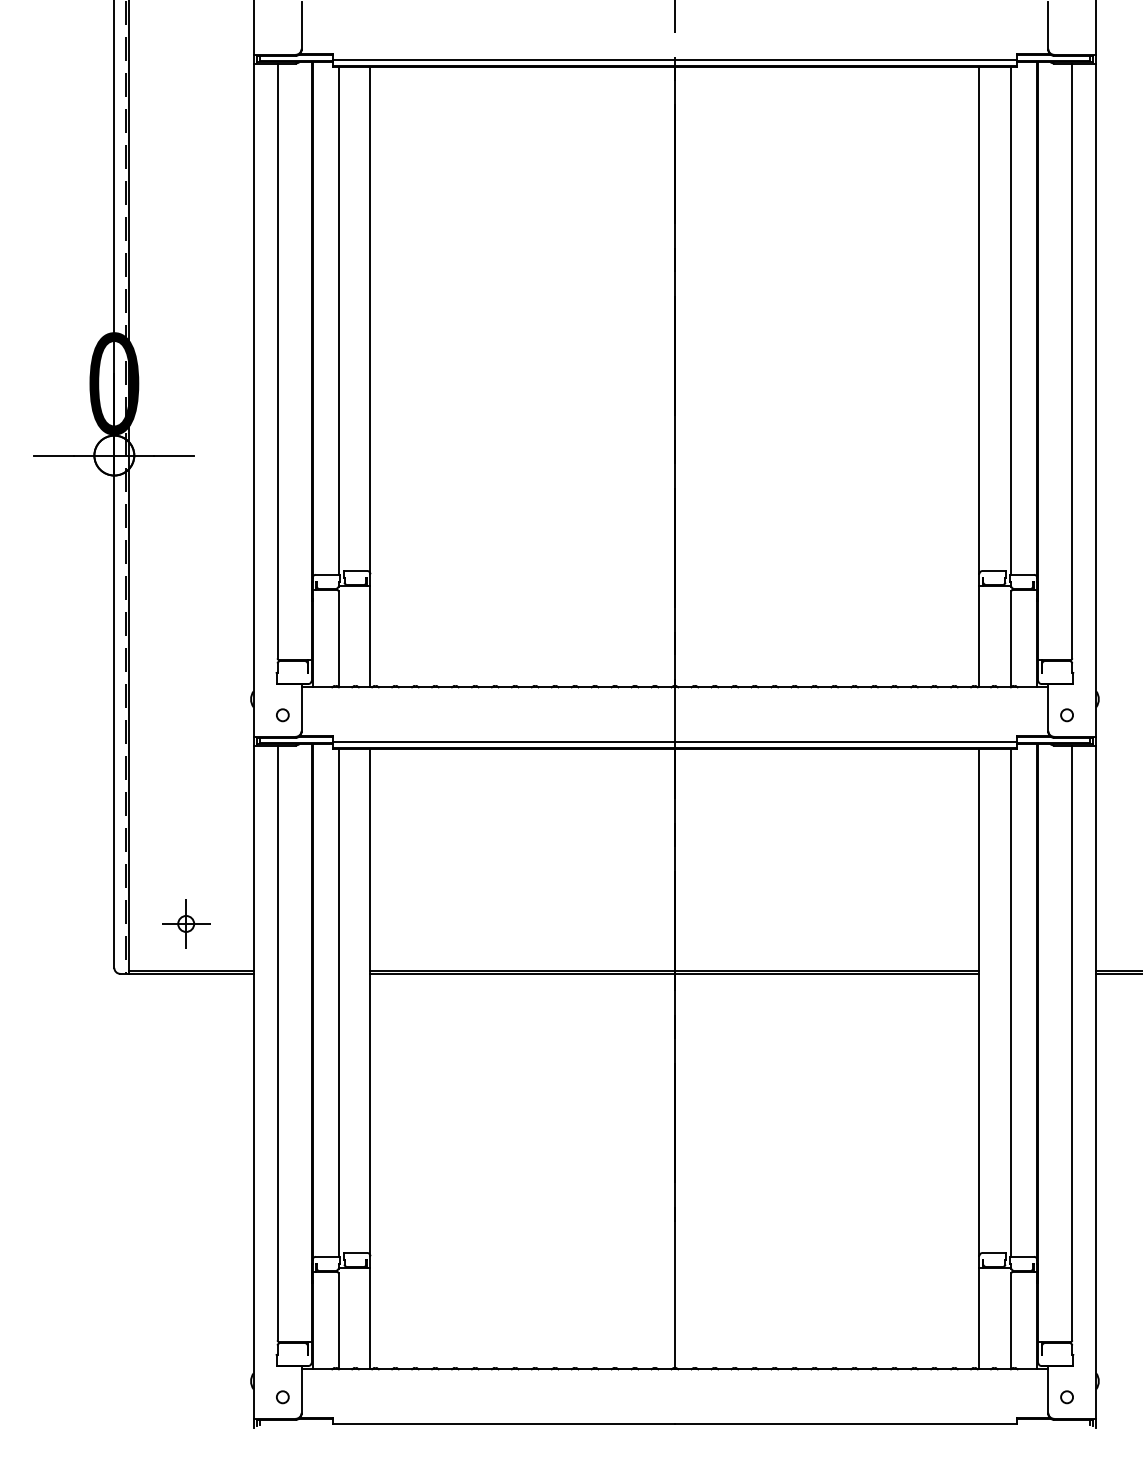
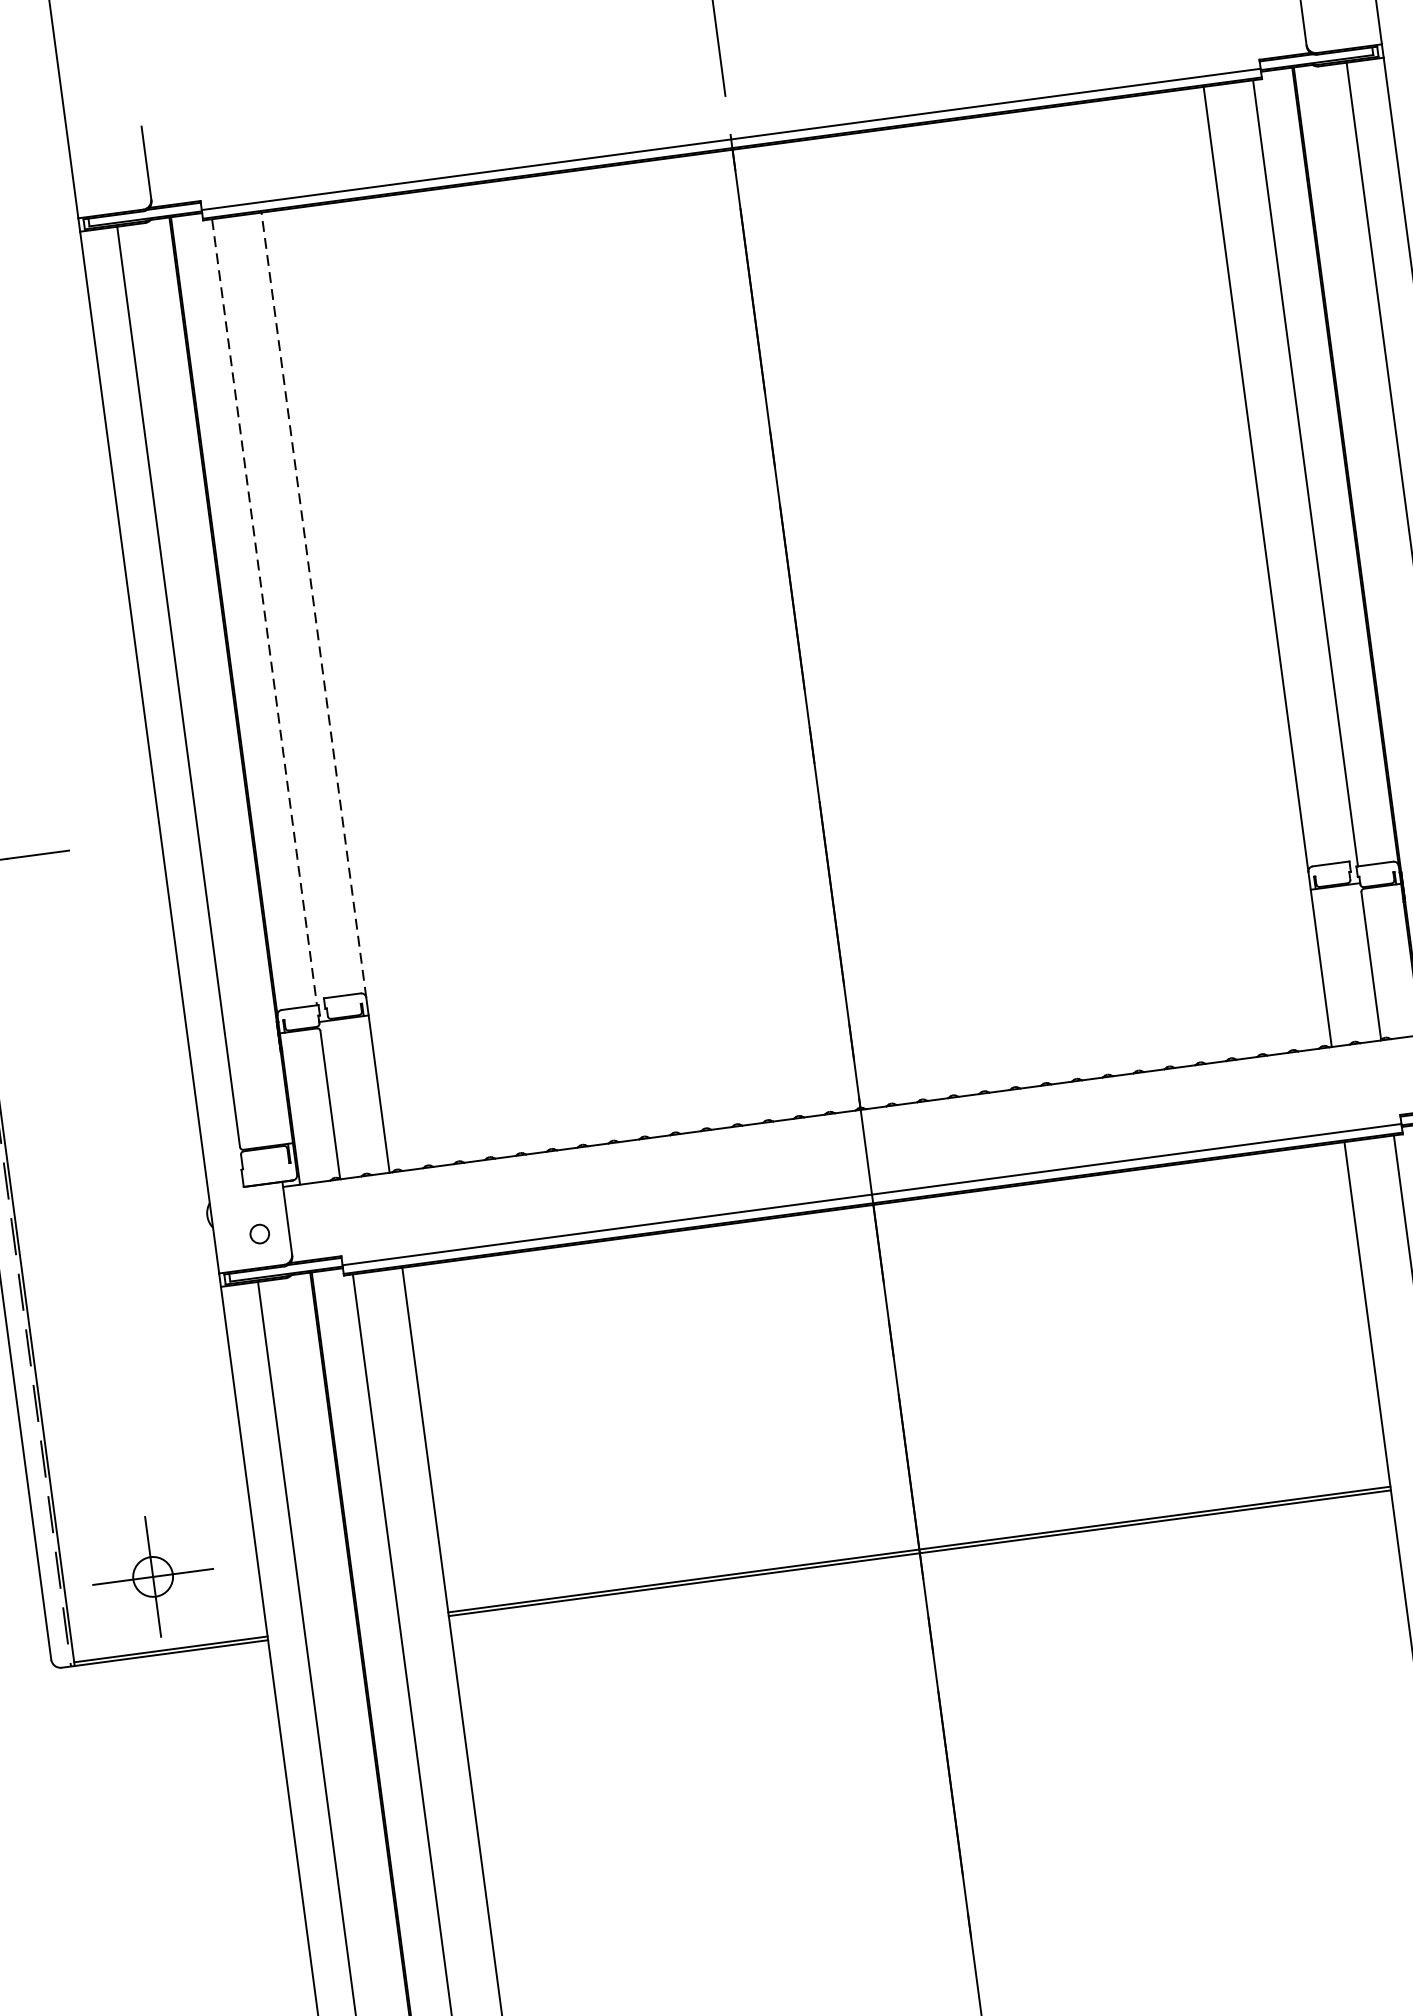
line: (370, 320) -> (313, 605), solid -> dashed
line: (338, 321) -> (264, 613), solid -> dashed
part: (186, 923) -> (153, 1576), size x1.6

